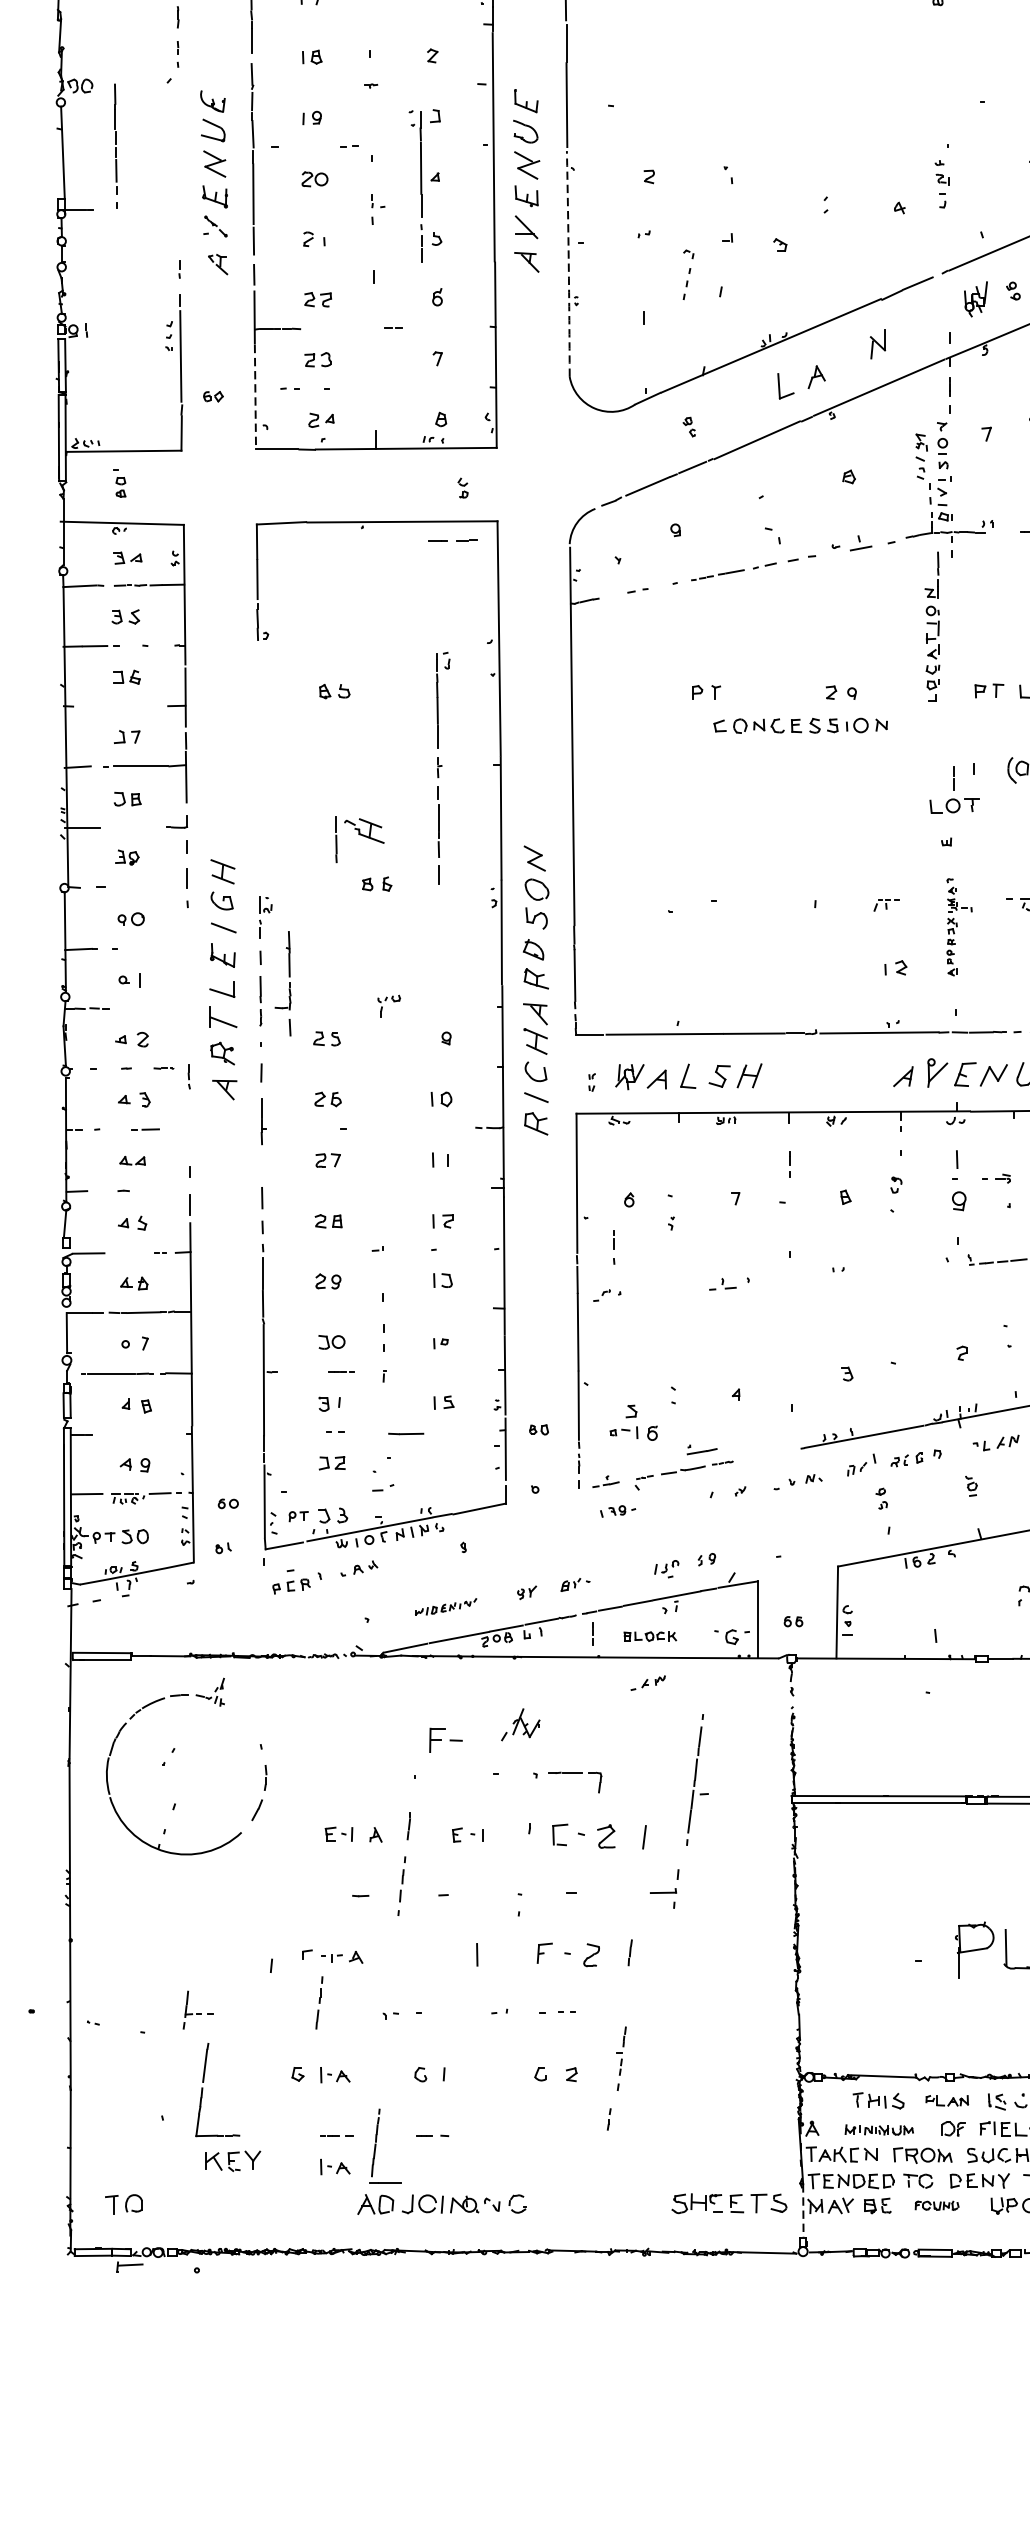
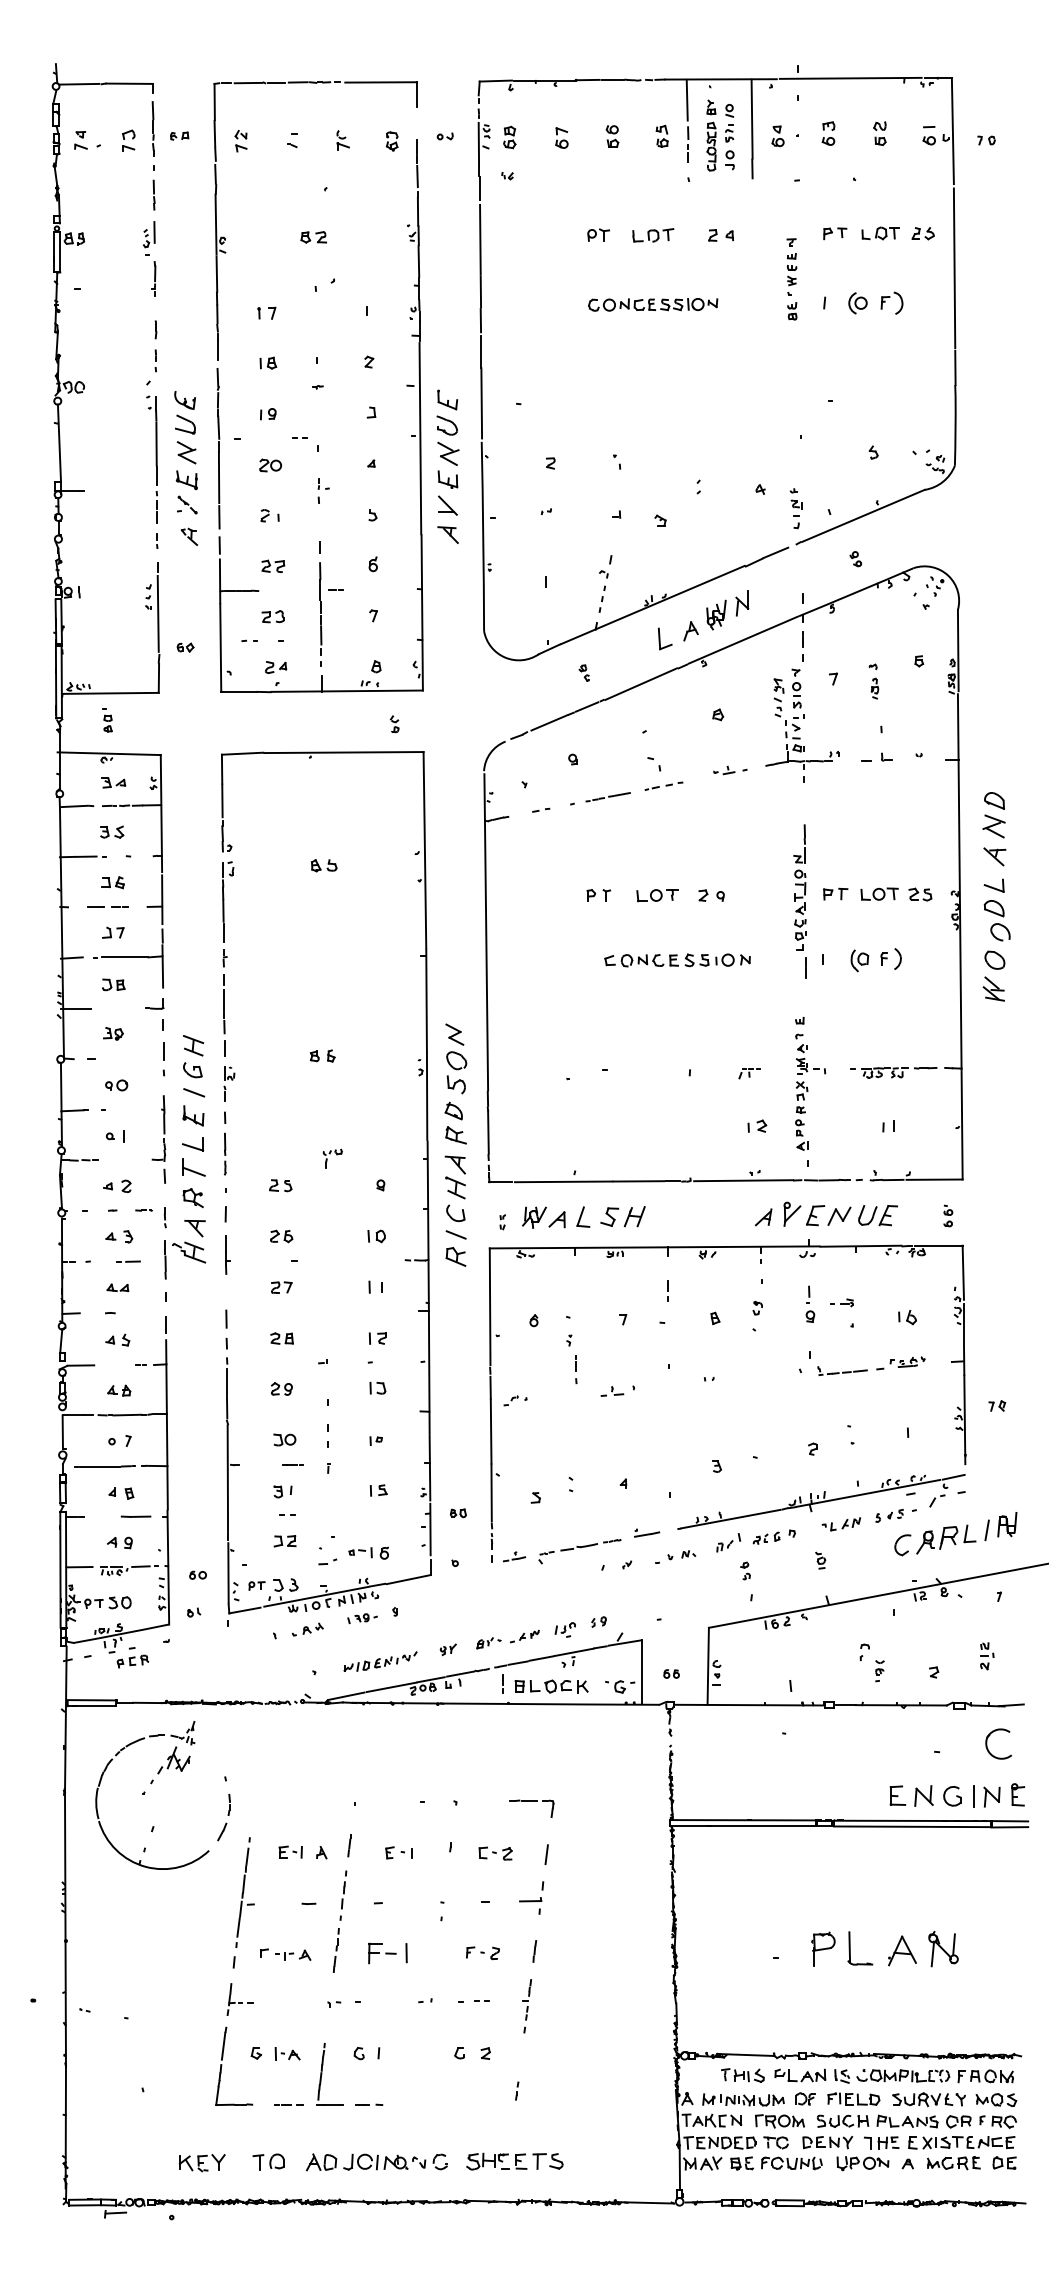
part: (115, 145) -> (320, 614), moved
part: (941, 184) -> (795, 508), moved
part: (415, 186) -> (151, 459), moved
arc: (569, 264) -> (483, 536), dashed -> solid
part: (688, 274) -> (603, 591), moved
part: (976, 298) -> (716, 614), moved
line: (255, 397) -> (220, 648), dashed -> solid
line: (448, 539) -> (104, 906), moved
part: (863, 543) -> (730, 770), size x0.62
part: (783, 561) -> (663, 785), size x0.71
part: (931, 626) -> (799, 887), moved
part: (335, 691) -> (324, 865), moved
part: (800, 725) -> (677, 960), moved
part: (443, 767) -> (228, 958), moved
part: (954, 805) -> (657, 895), moved
part: (360, 839) -> (185, 1259), moved
part: (959, 926) -> (810, 1091), size x1.43
part: (282, 983) -> (158, 1139), moved
part: (959, 1179) -> (810, 1303), size x0.71
part: (614, 1247) -> (576, 1369), moved
part: (633, 1432) -> (368, 1552), moved
line: (405, 1433) -> (135, 1516), moved
part: (702, 1449) -> (647, 1532), moved
part: (617, 1511) -> (362, 1618), moved
part: (290, 1581) -> (132, 1657), moved
part: (446, 1606) -> (380, 1661), size x1.43
part: (650, 1636) -> (551, 1686), size x1.67
part: (647, 1683) -> (524, 1636), moved
part: (520, 1724) -> (173, 1760), moved
part: (446, 1740) -> (382, 1953), moved
part: (574, 1773) -> (531, 1801), moved
part: (696, 1779) -> (244, 1892), moved
part: (583, 1835) -> (495, 1853), size x0.62
part: (664, 1888) -> (531, 1897), moved
part: (974, 1949) -> (823, 1948), size x0.71
part: (567, 1955) -> (482, 1953), size x0.62
part: (318, 2002) -> (335, 1950), moved
part: (197, 2010) -> (239, 1999), moved
part: (621, 2059) -> (527, 2006), moved
part: (203, 2088) -> (222, 2065), moved
part: (947, 2100) -> (800, 2075), size x1.43
part: (879, 2129) -> (743, 2099), size x1.43
part: (376, 2146) -> (322, 2074), moved
part: (232, 2161) -> (201, 2163), moved
part: (335, 2166) -> (287, 2130), removed
part: (123, 2203) -> (268, 2161), moved
part: (728, 2203) -> (514, 2161), moved
part: (936, 2205) -> (791, 2163), size x1.67
line: (802, 2211) -> (679, 2168), dashed -> solid

